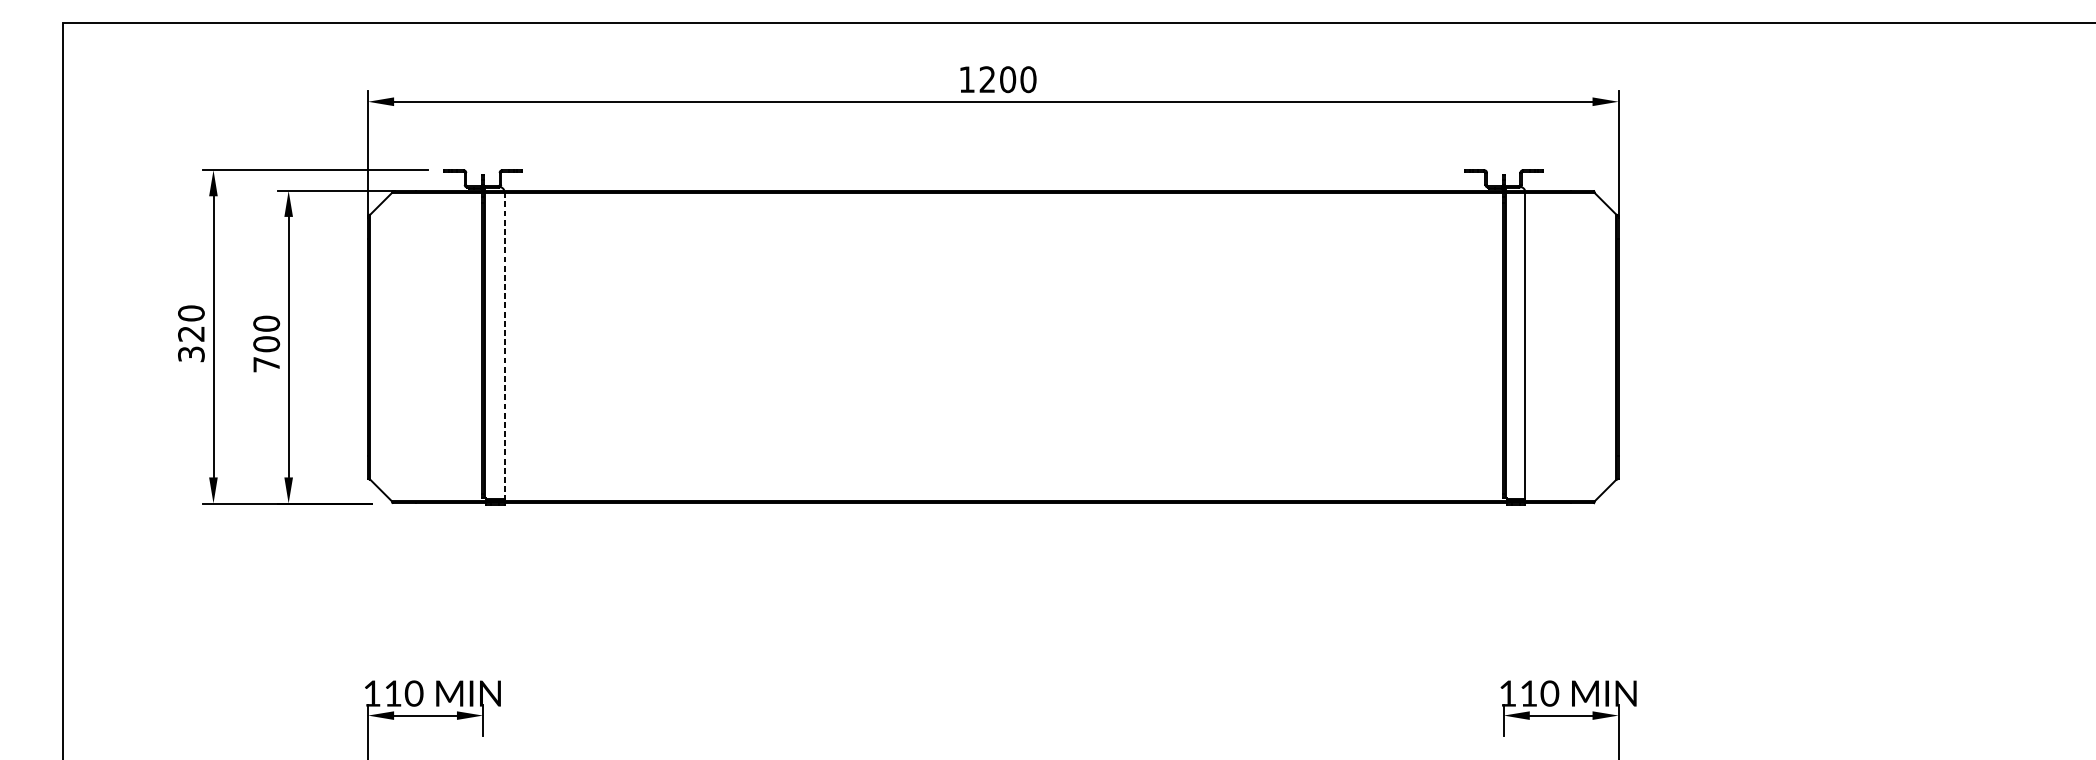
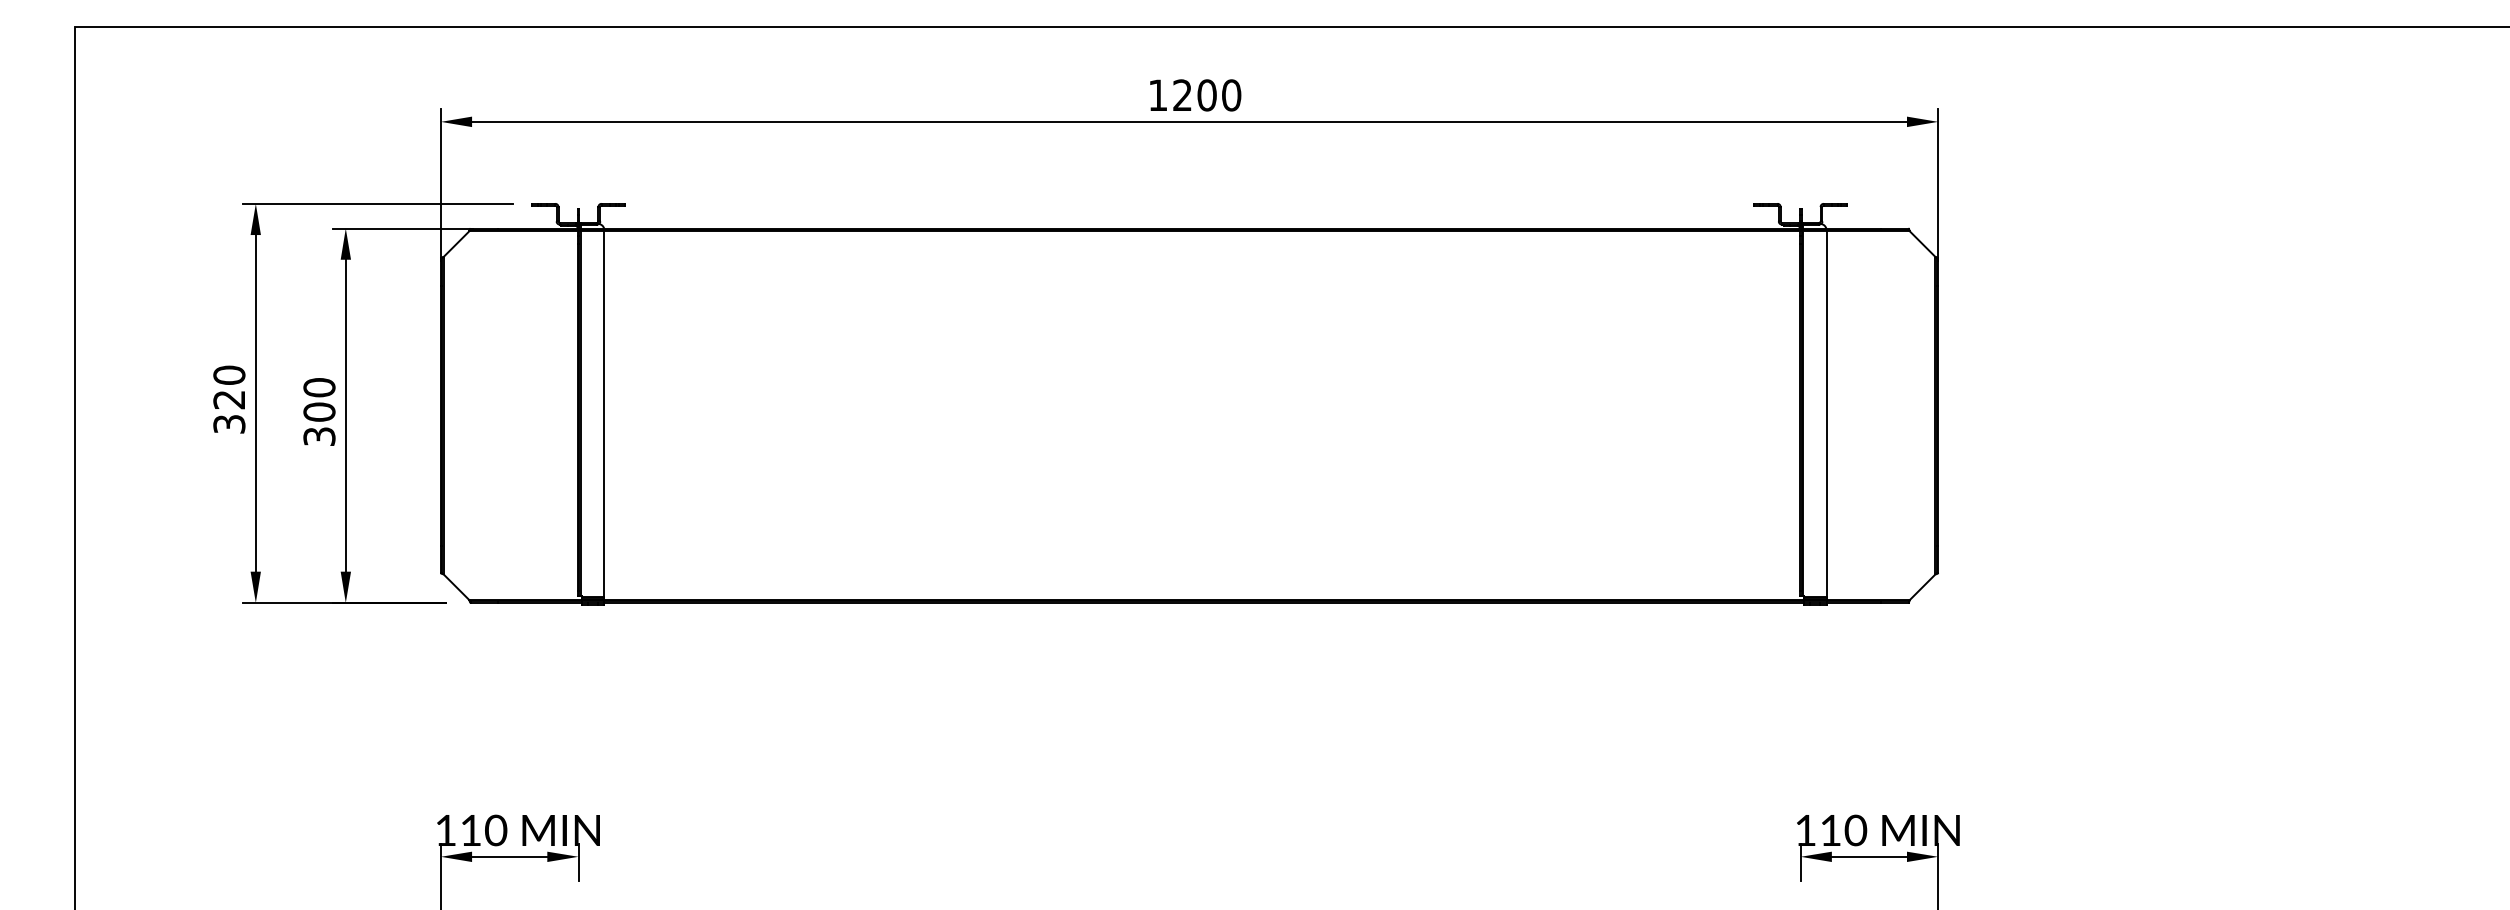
line: (504, 346) -> (604, 414), dashed -> solid
text: (266, 364) -> (319, 436), 700 -> 300

